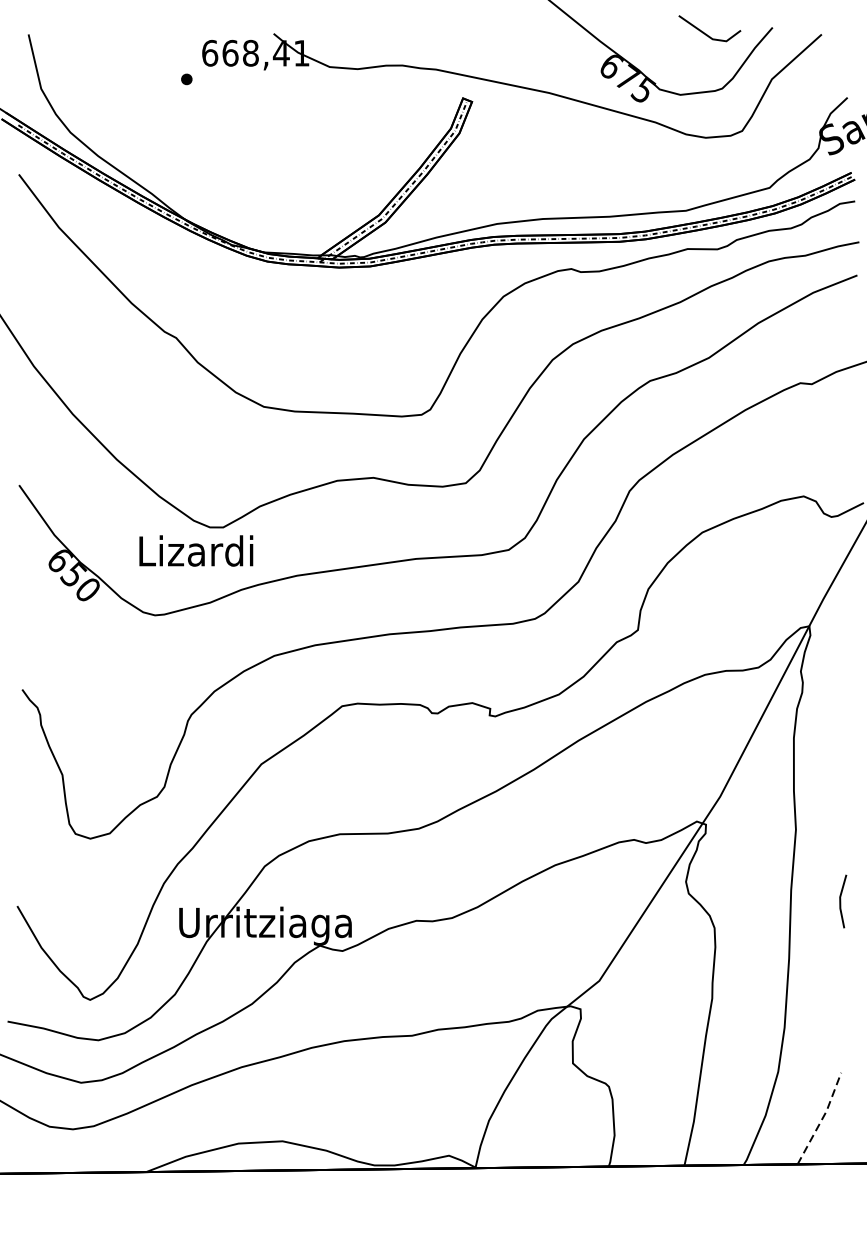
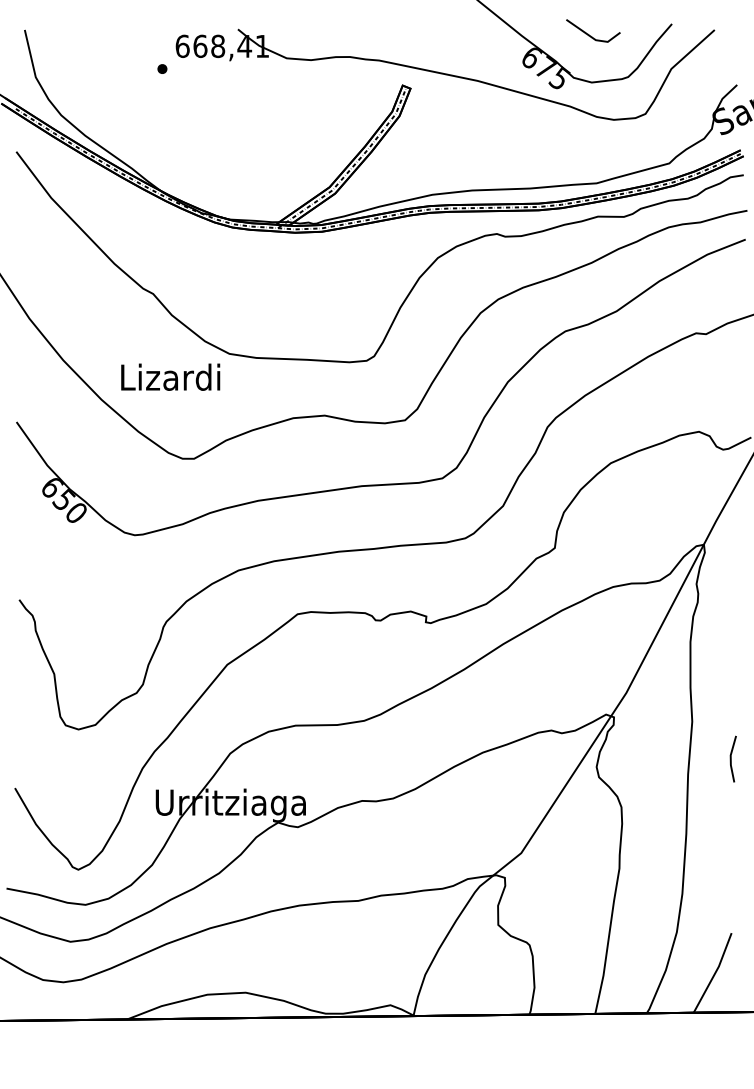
line: (705, 32) -> (589, 34), moved
text: (196, 550) -> (170, 376), moved
line: (841, 900) -> (731, 758), moved
line: (822, 1119) -> (715, 973), dashed -> solid

